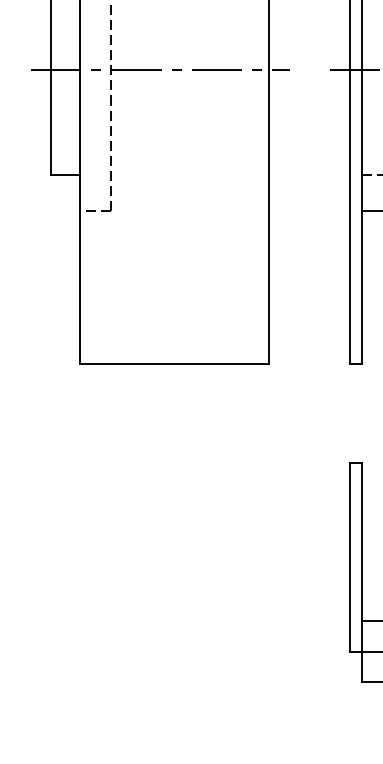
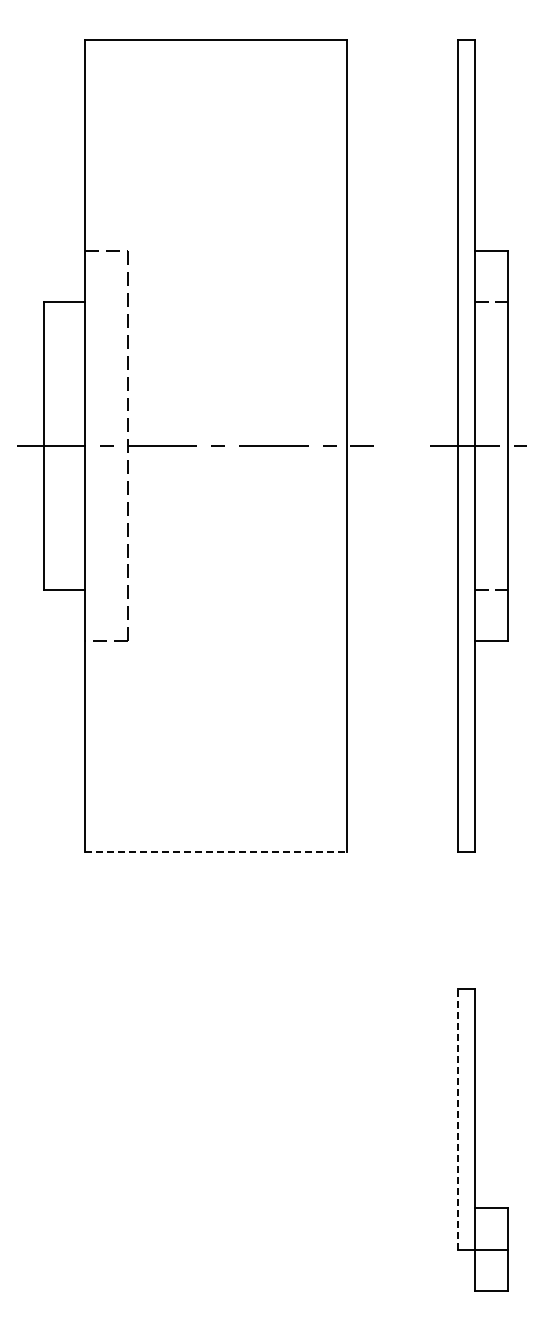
line: (174, 364) -> (215, 852), solid -> dashed
line: (349, 557) -> (457, 1119), solid -> dashed

